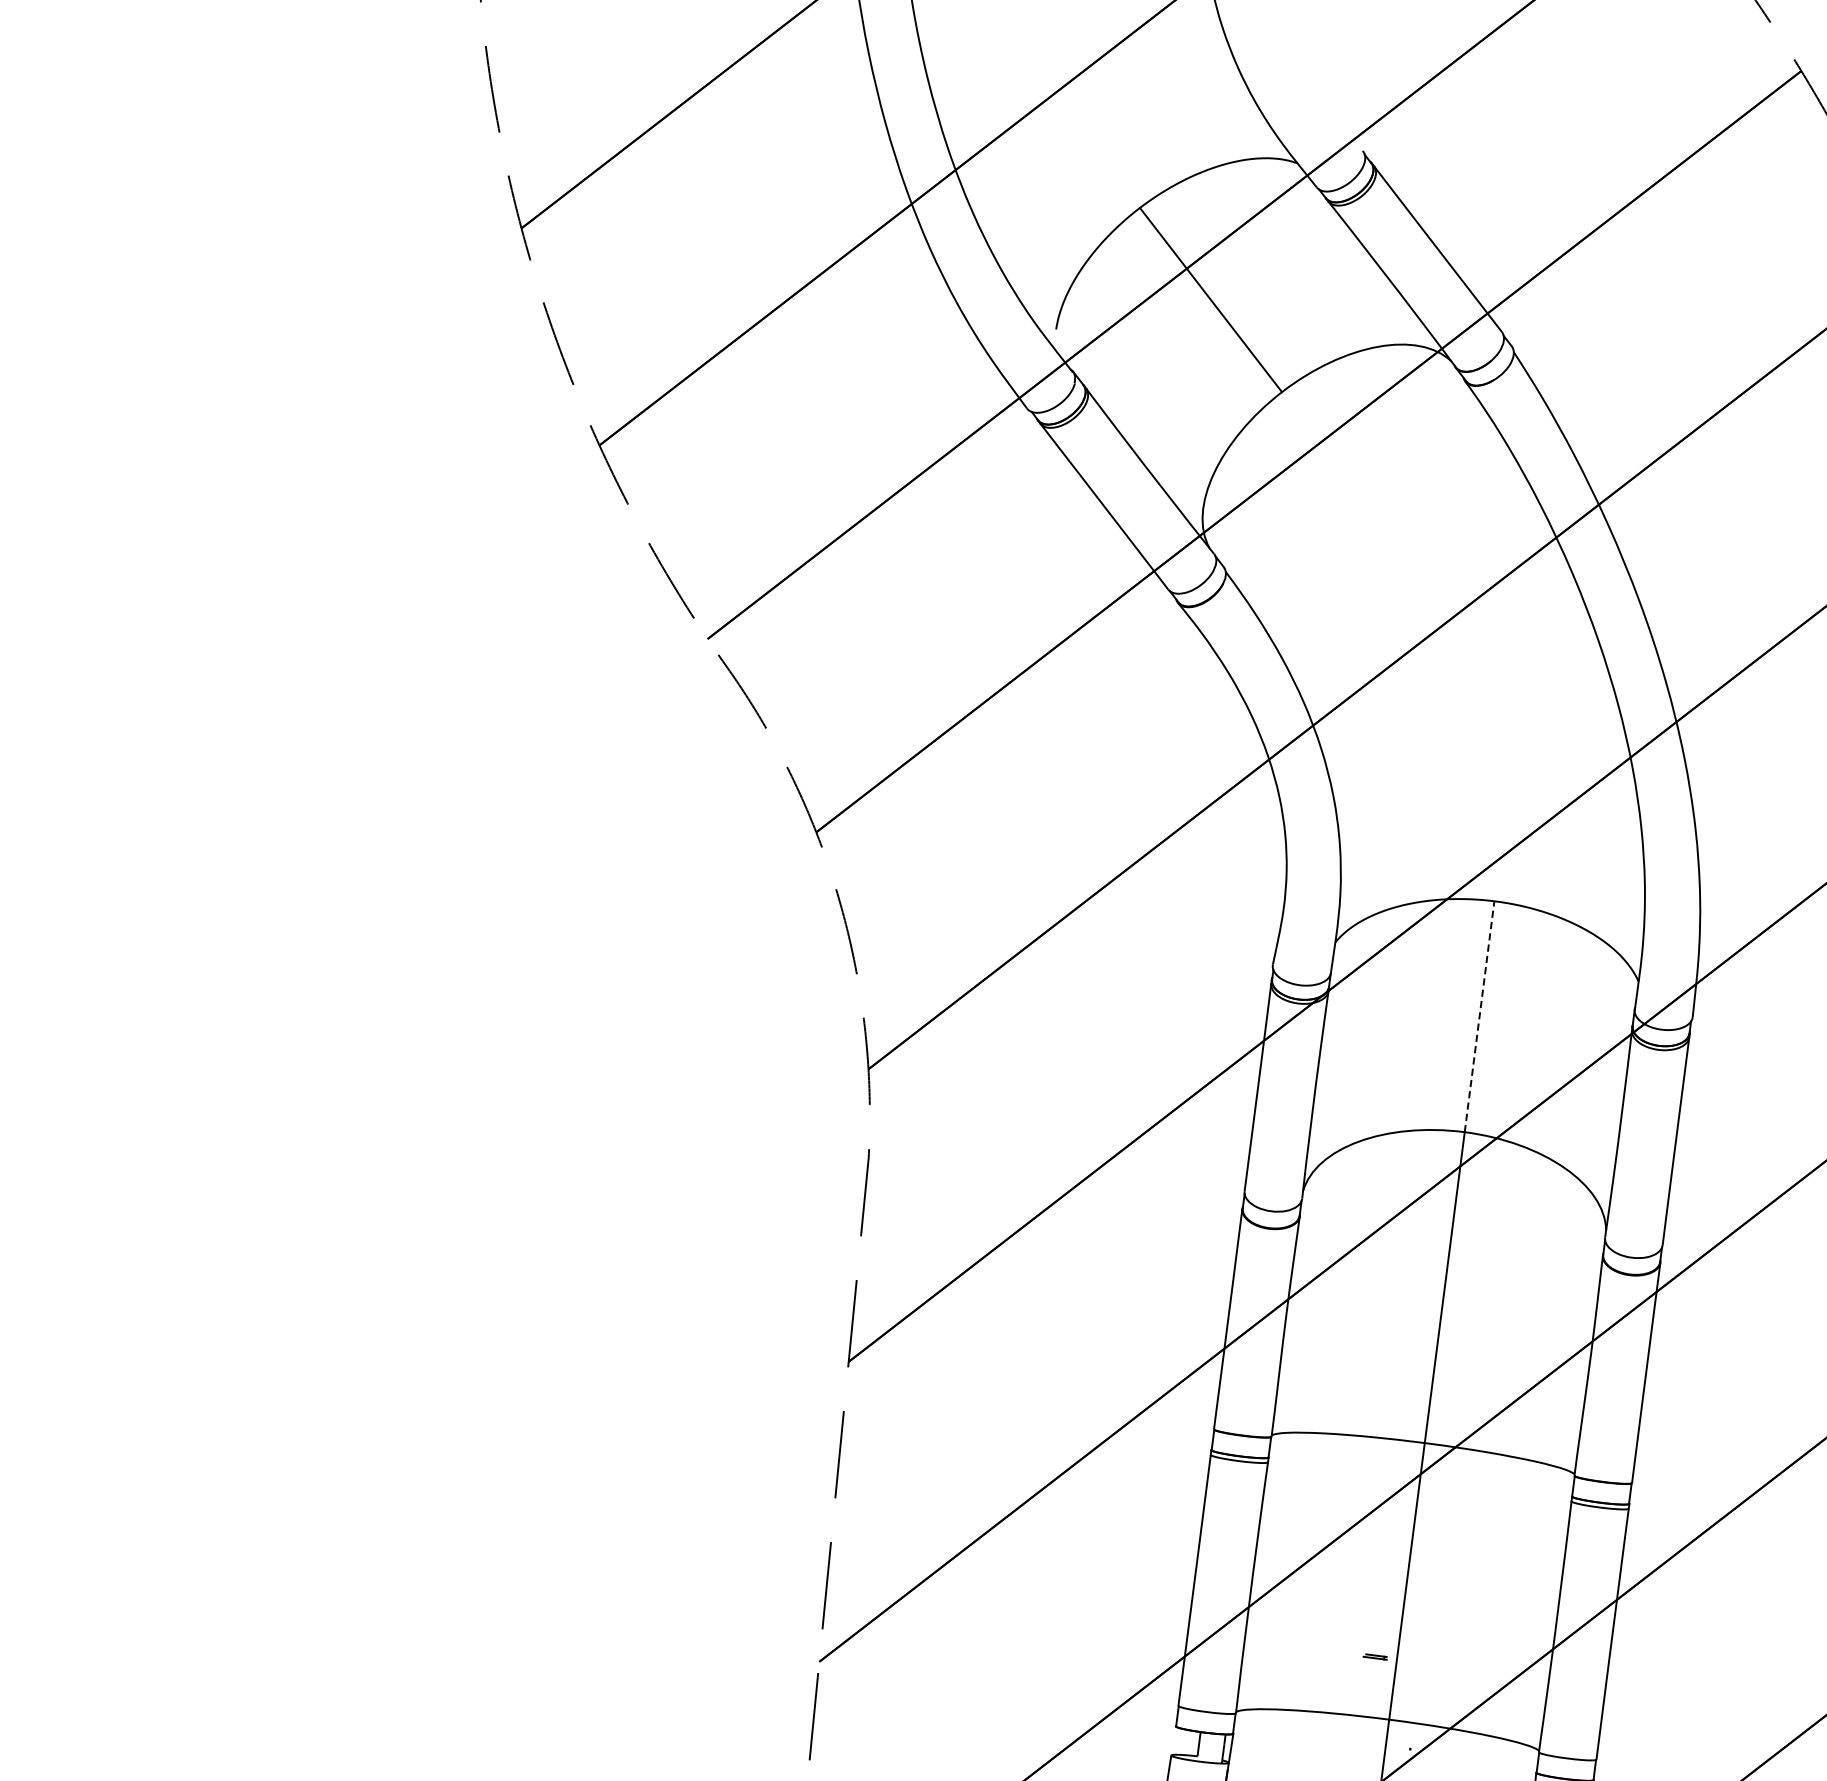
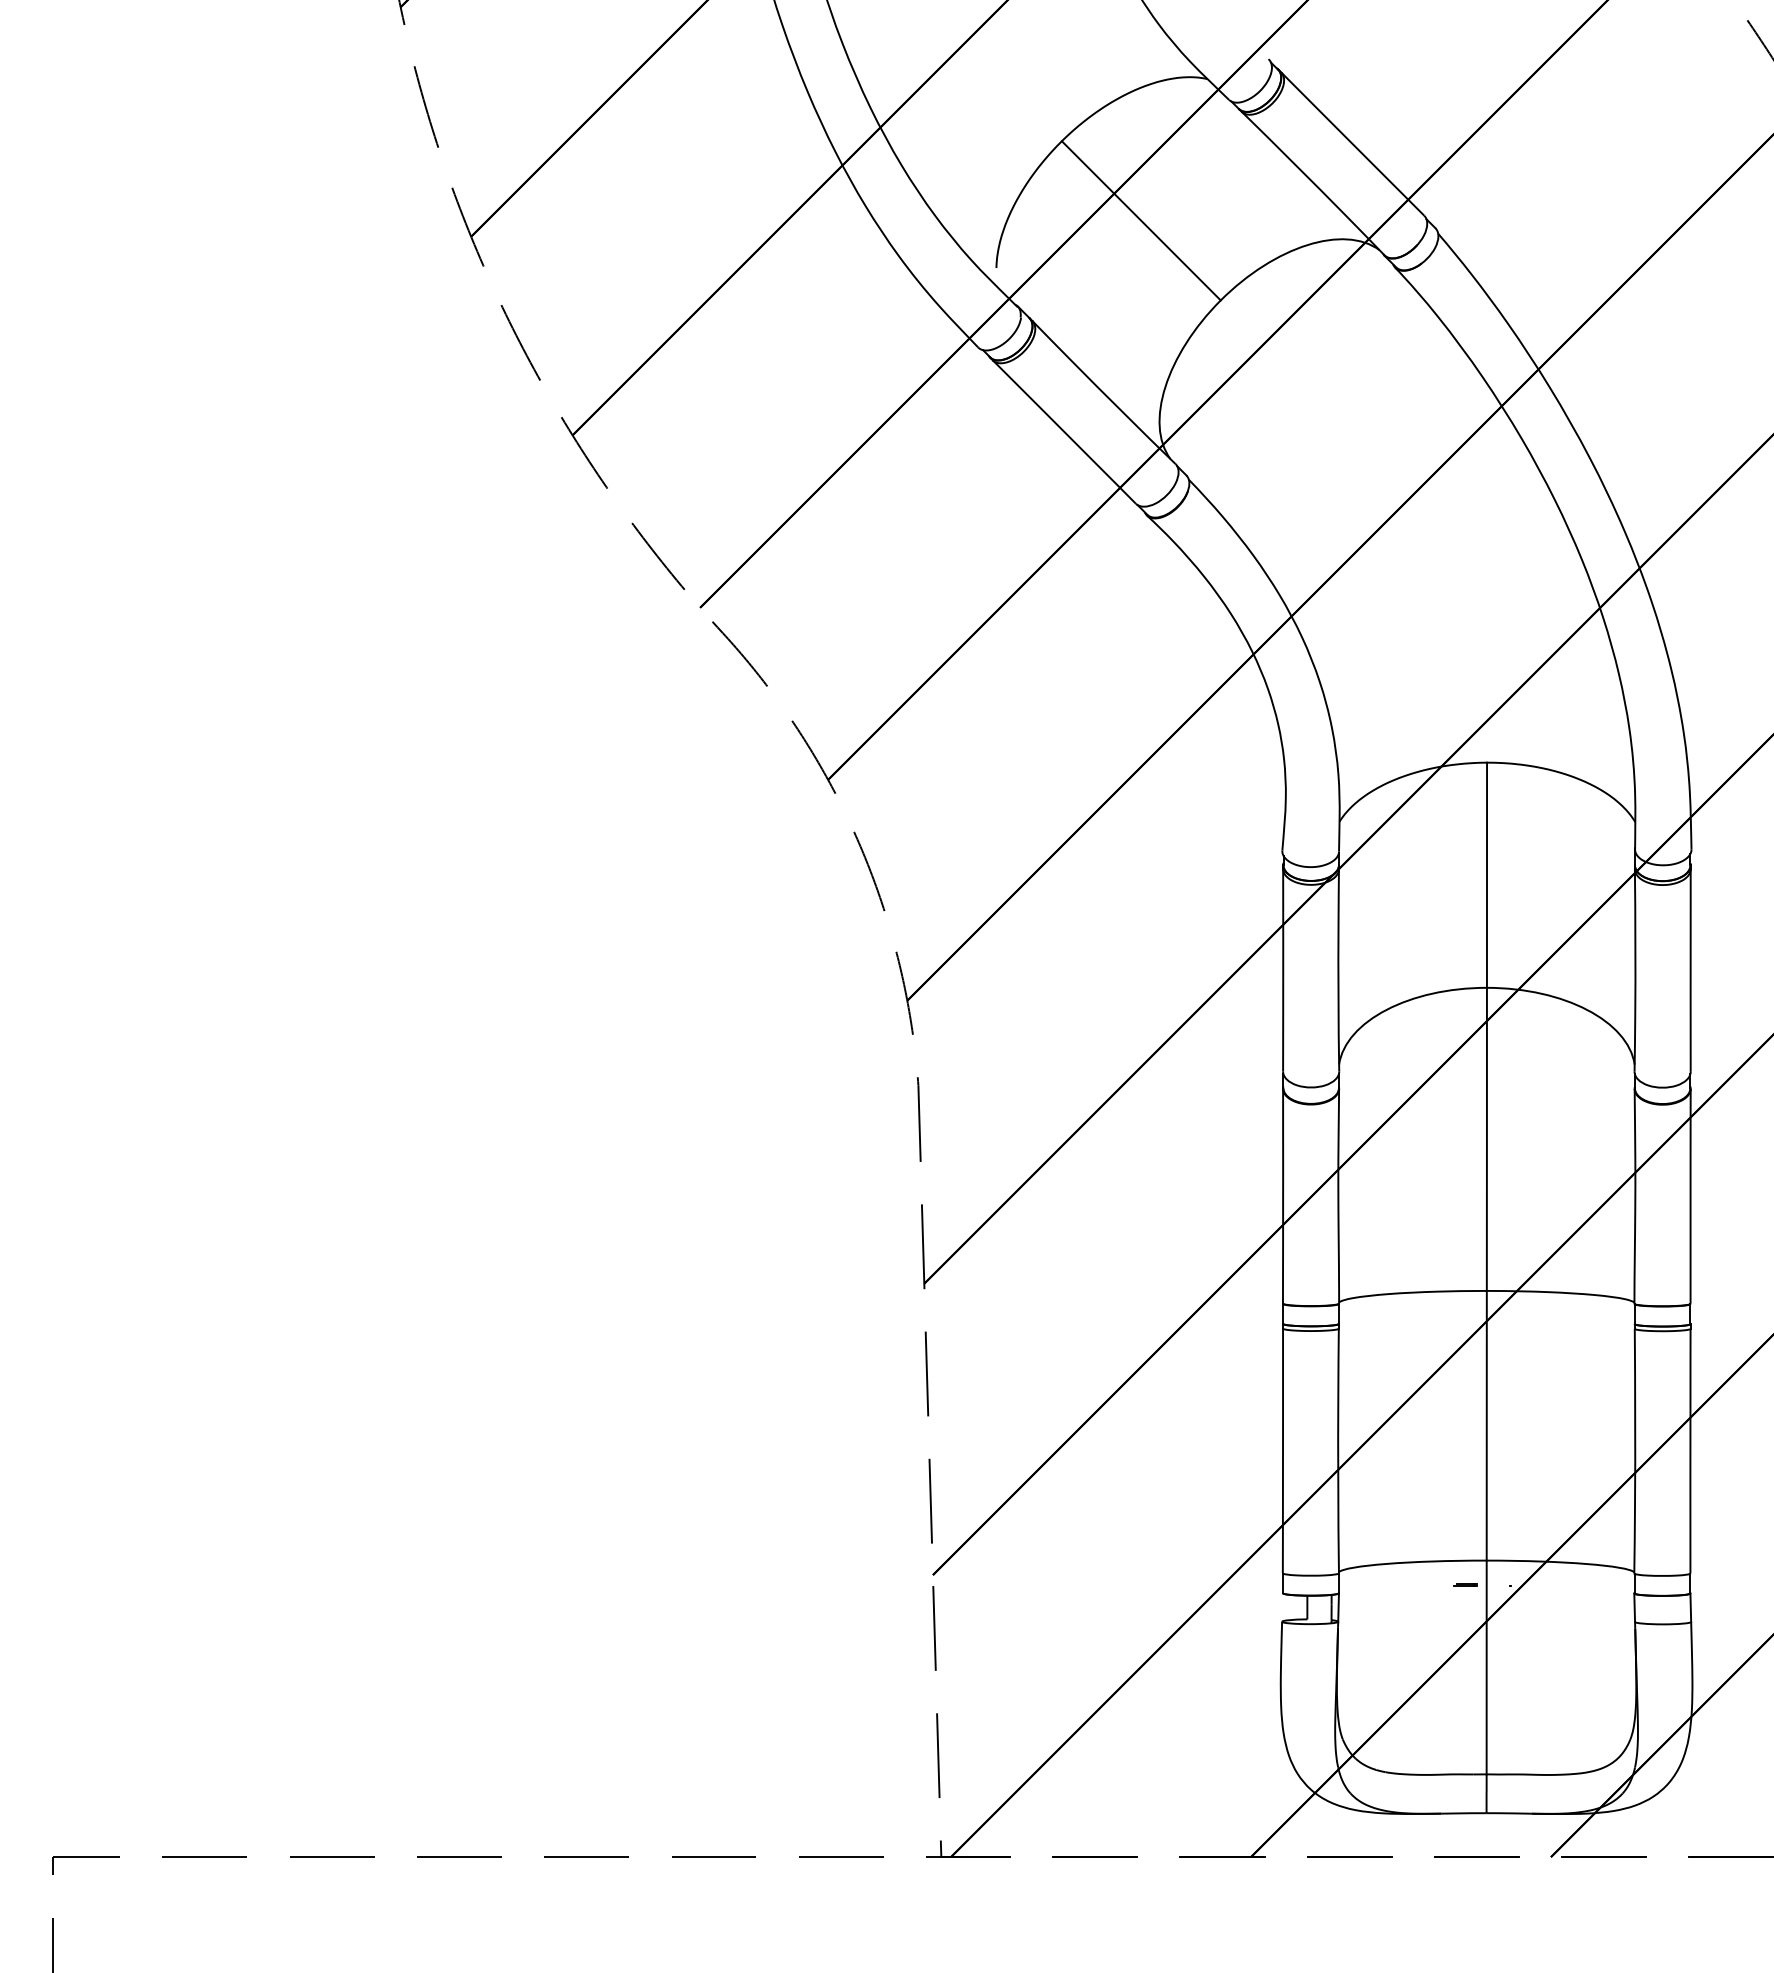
line: (1480, 1017) -> (1487, 875), dashed -> solid
line: (1375, 1656) -> (1465, 1584), moved

